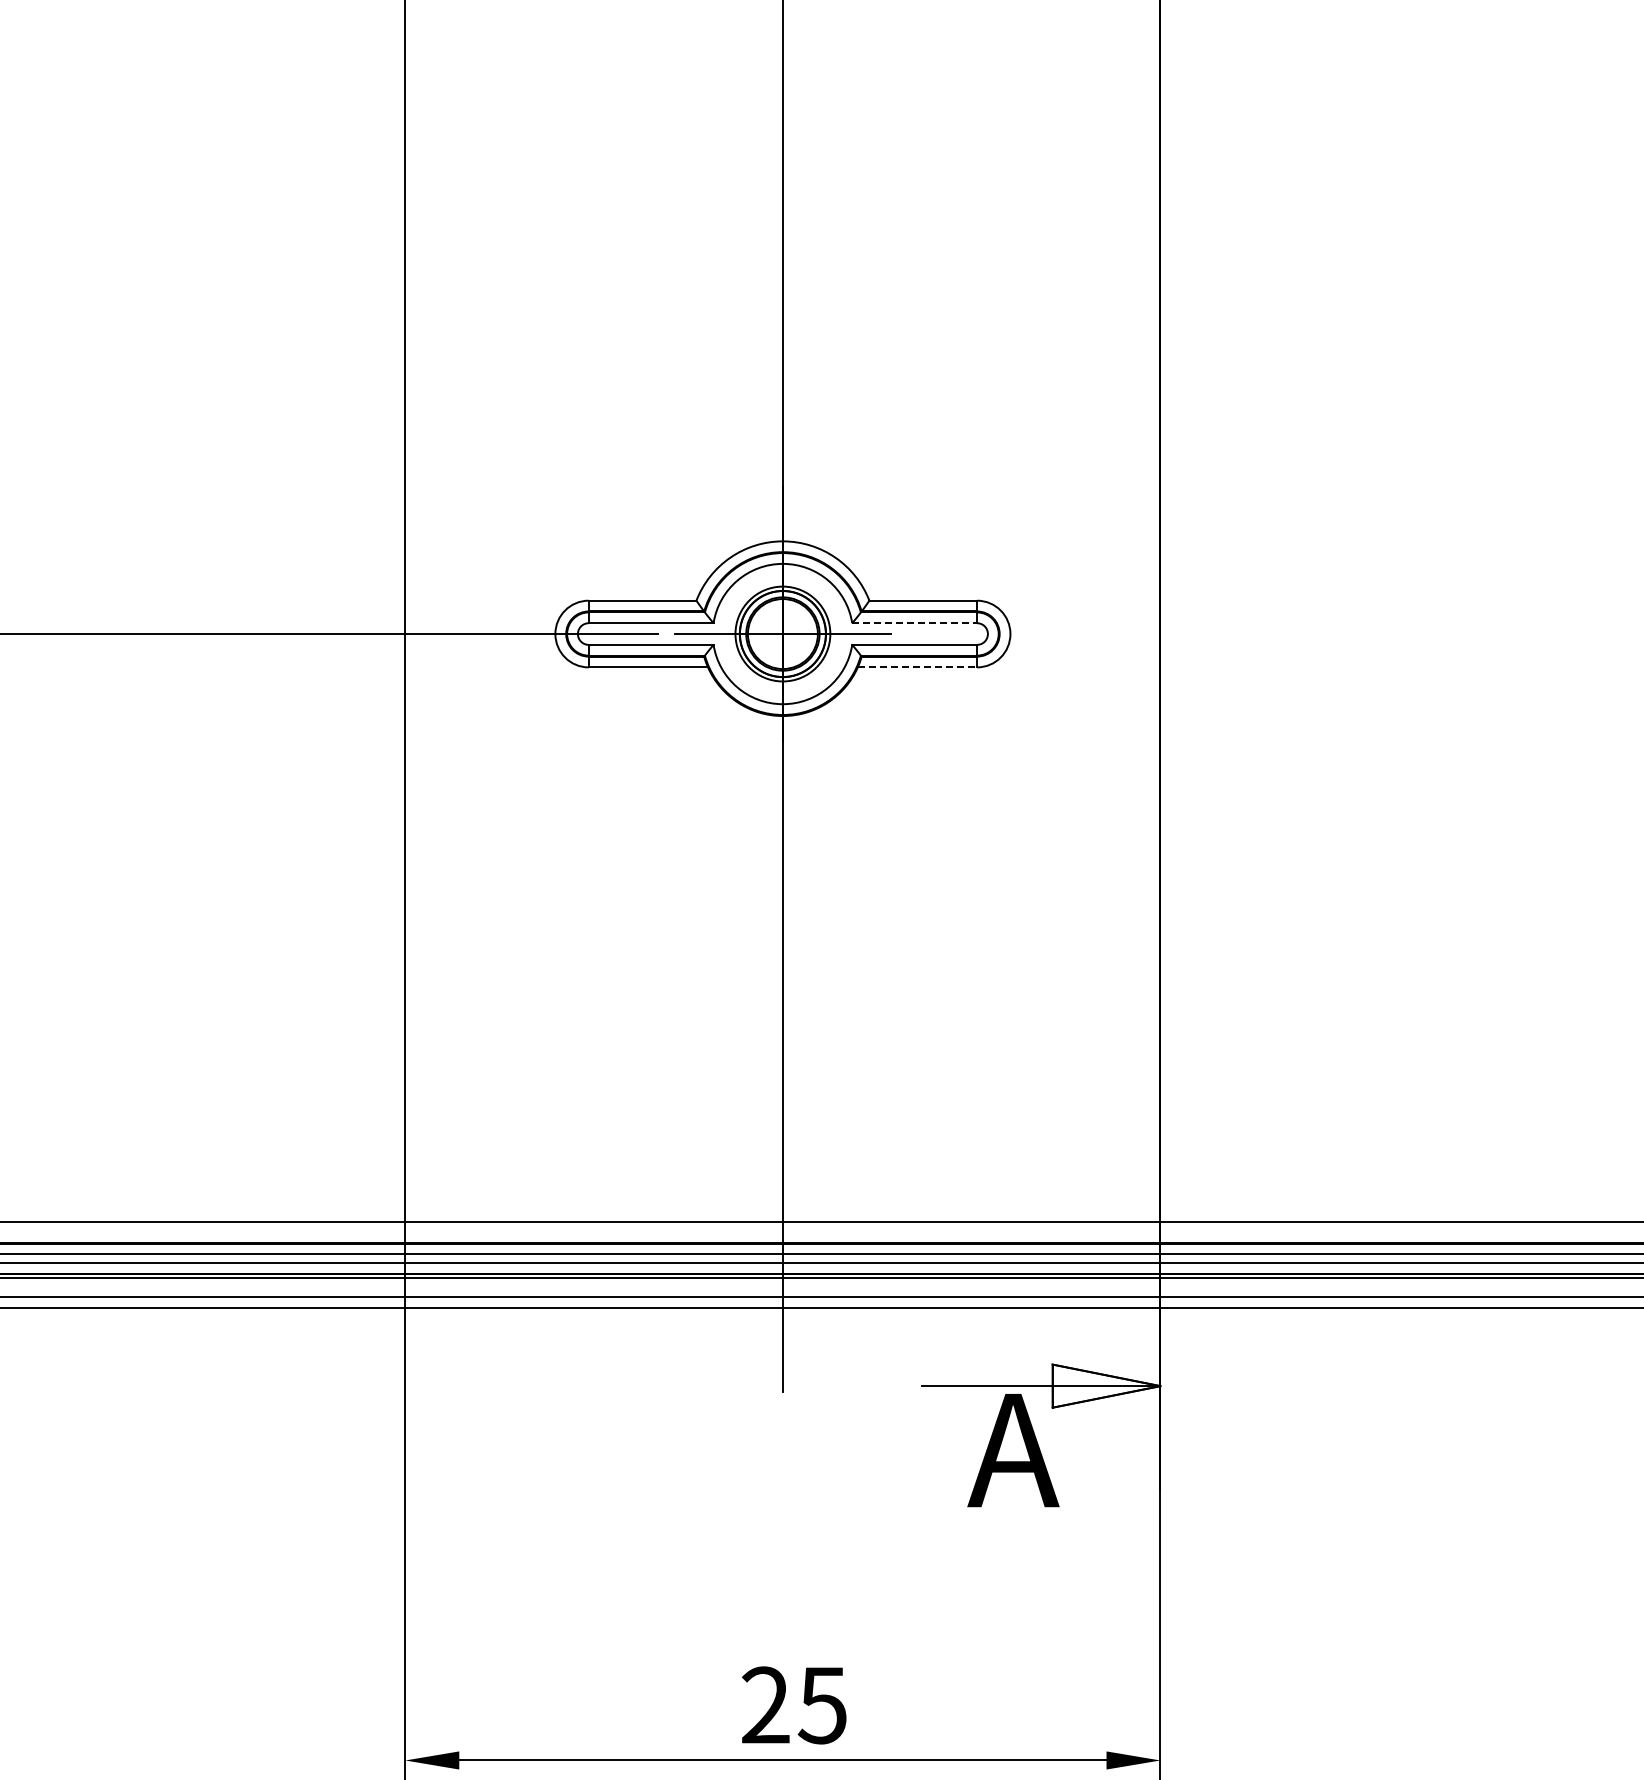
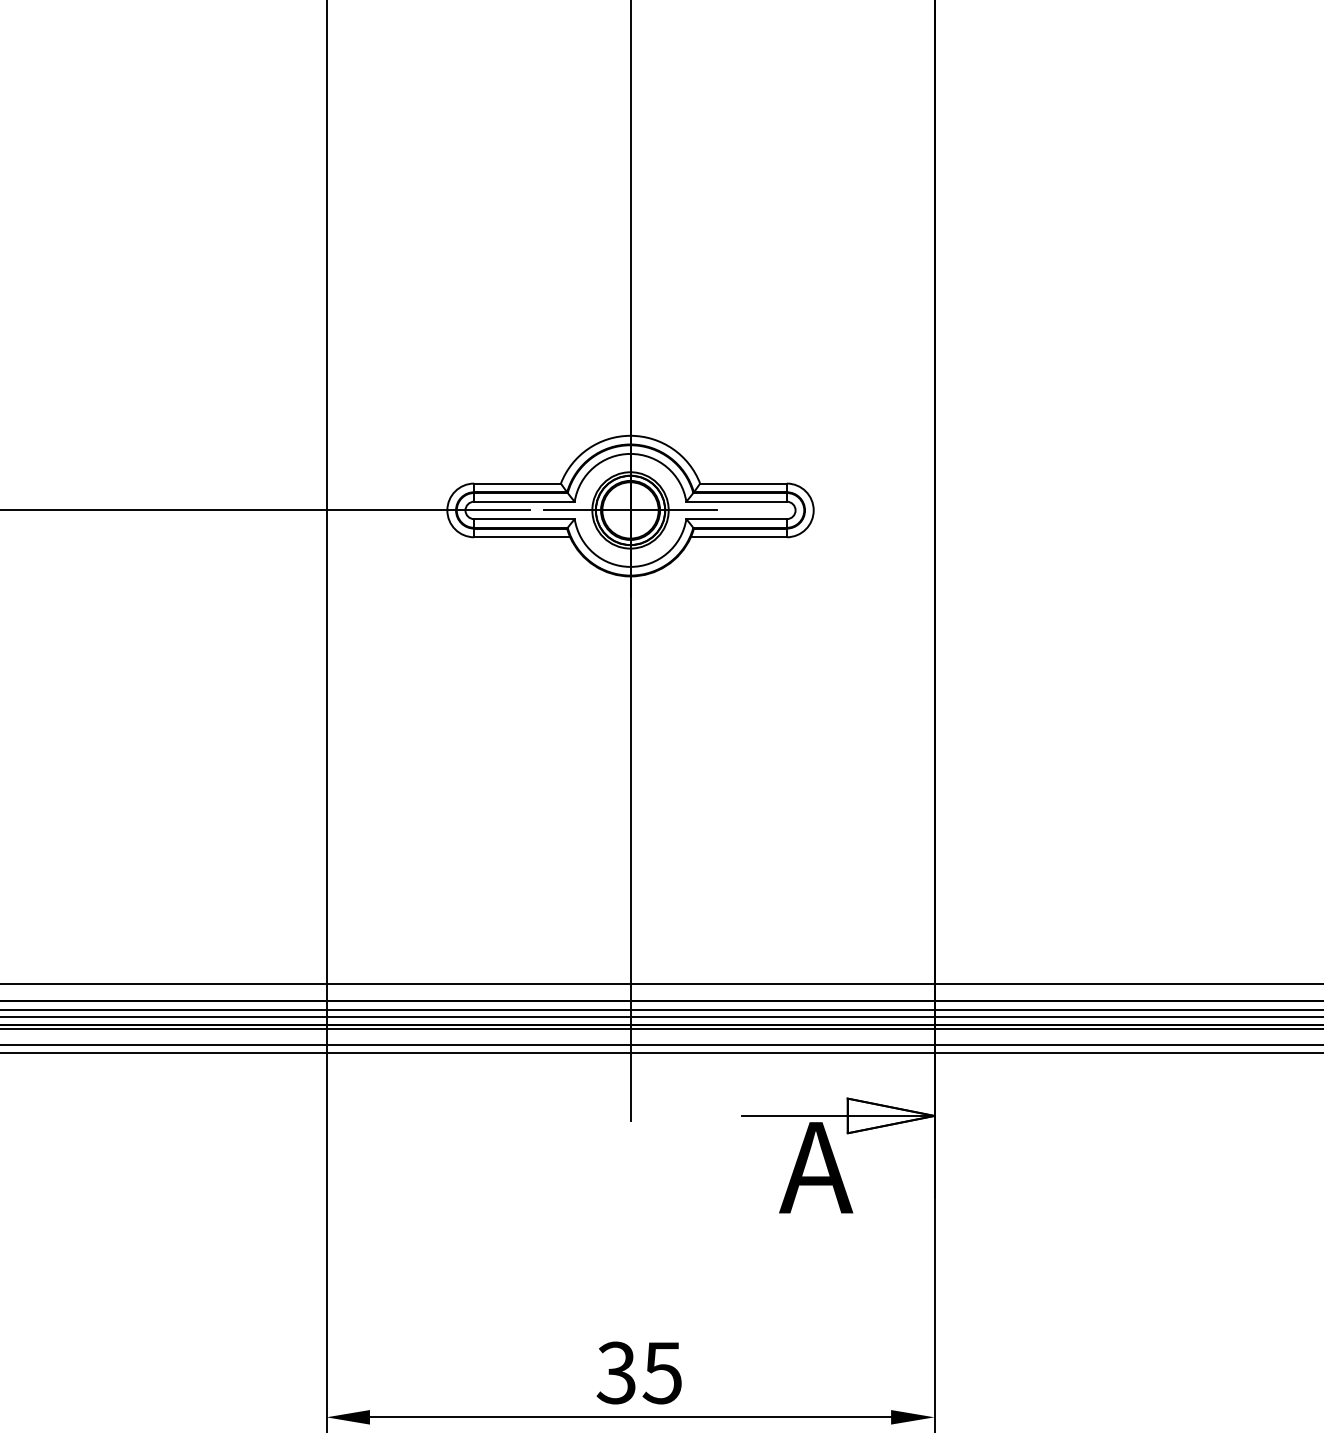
line: (915, 623) -> (737, 501), dashed -> solid
line: (917, 667) -> (738, 537), dashed -> solid
text: (764, 1705) -> (615, 1373), 25 -> 35

